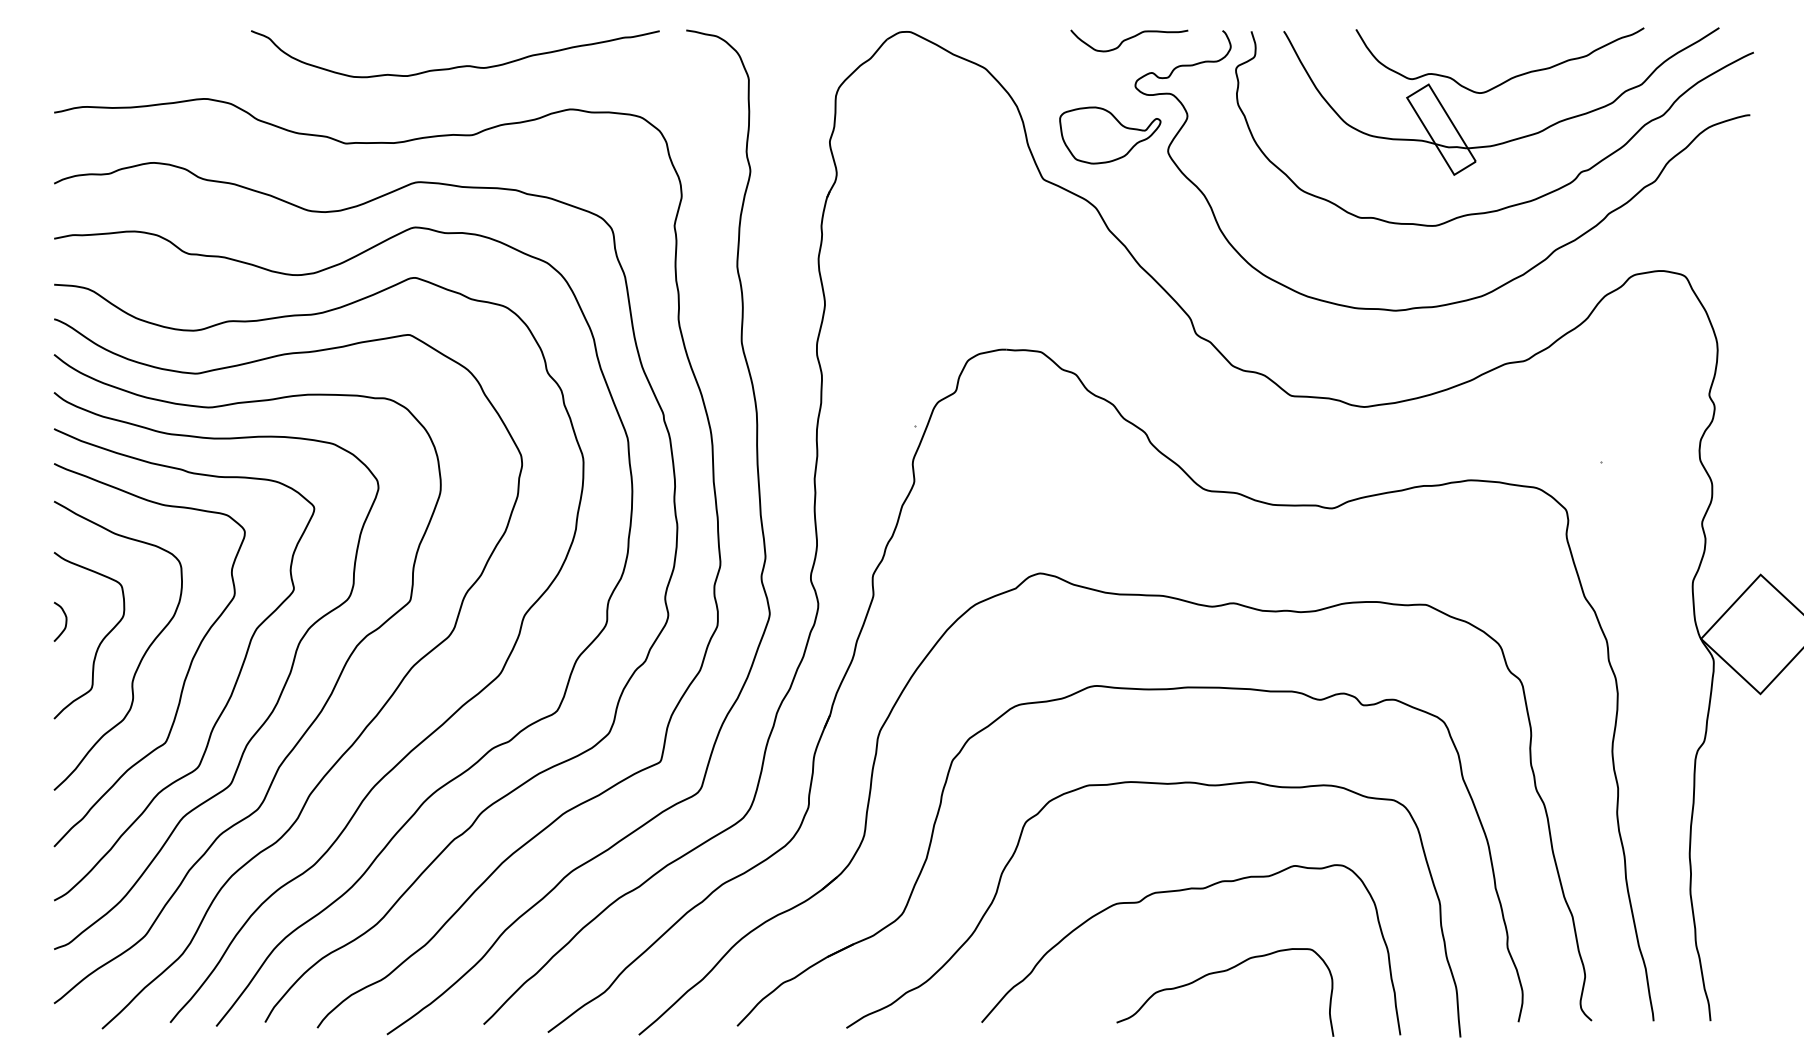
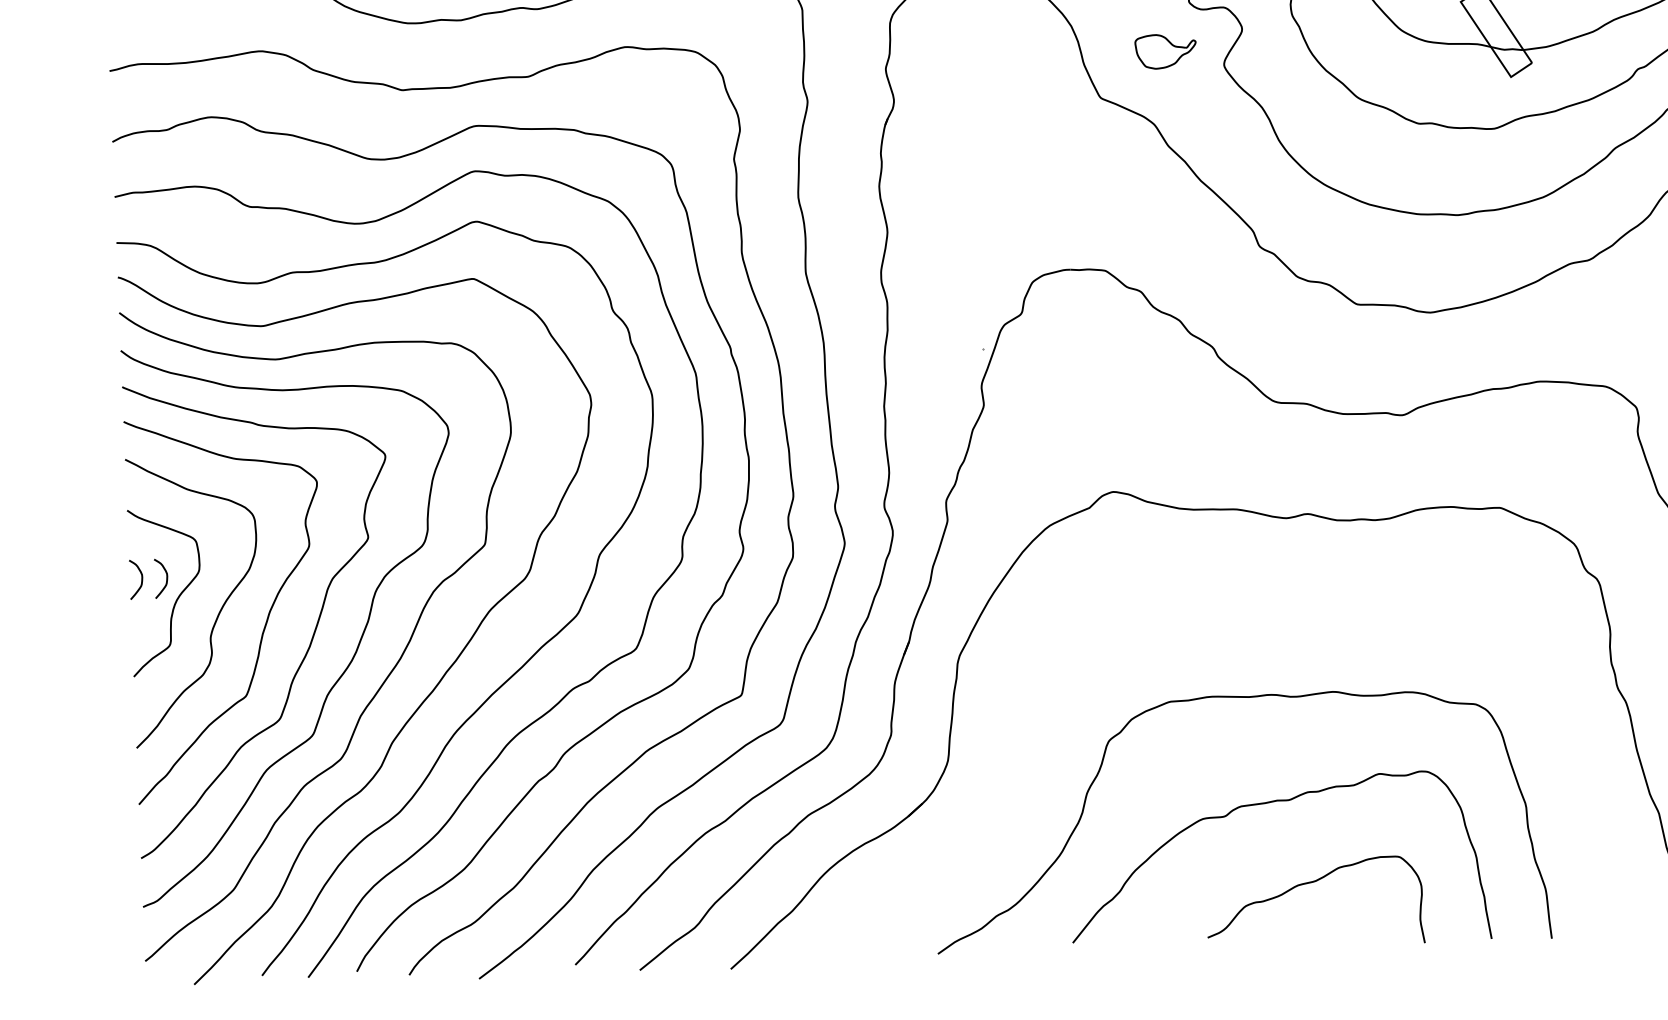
part: (1110, 135) -> (1165, 51), size x0.6
curve: (90, 621) -> (166, 578), added
part: (1140, 690) -> (1218, 604), removed

